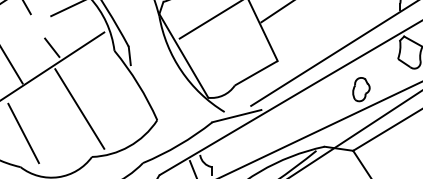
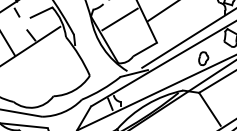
line: (79, 108) -> (46, 69), removed
line: (22, 132) -> (14, 82), removed

